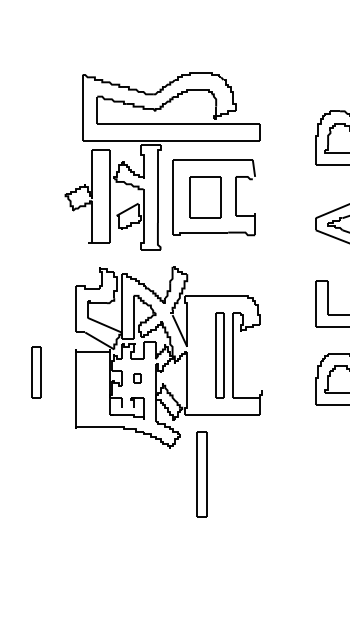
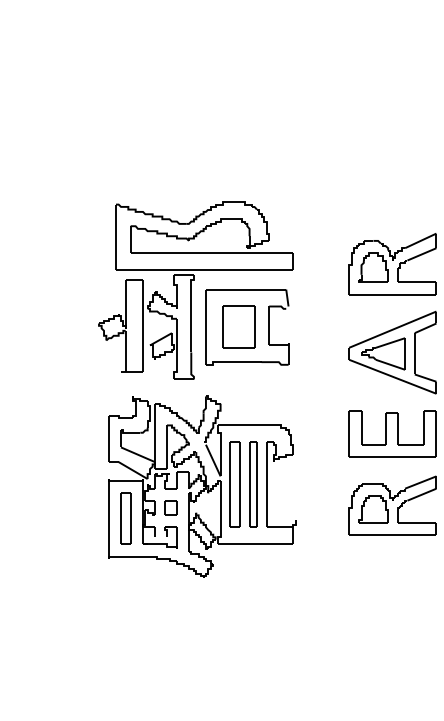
part: (36, 371) -> (125, 518), moved
part: (137, 377) -> (170, 507), size x1.67
part: (201, 473) -> (234, 484), moved

